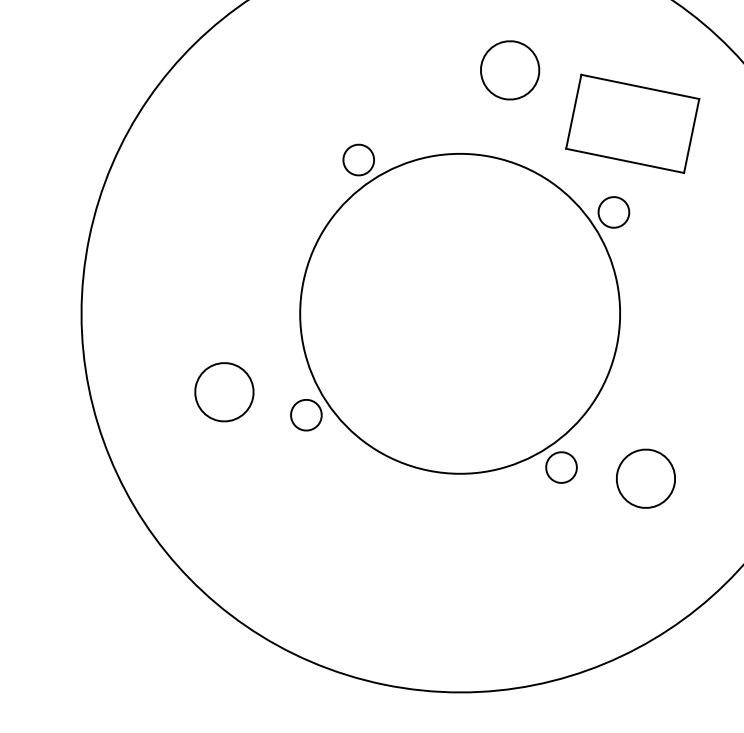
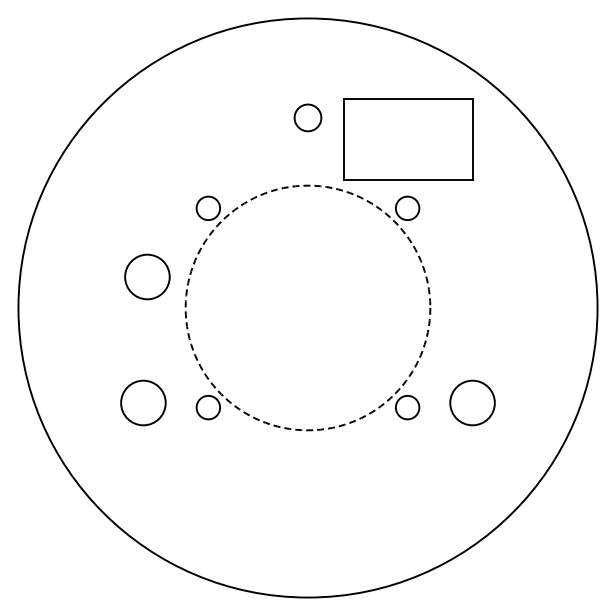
circle: (509, 69) -> (307, 117), size x0.6
part: (632, 122) -> (407, 138), size x1.4
circle: (262, 231) -> (147, 276), added
circle: (459, 313) -> (307, 307), solid -> dashed

